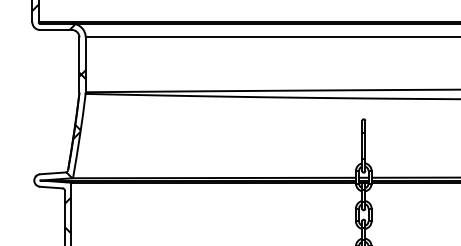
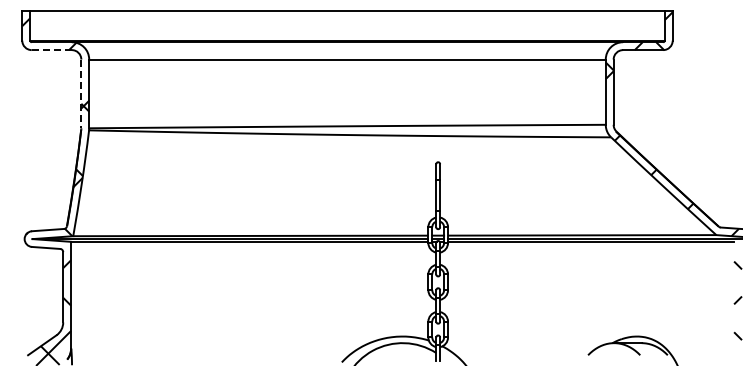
line: (56, 30) -> (52, 50), solid -> dashed
line: (79, 65) -> (81, 94), solid -> dashed

